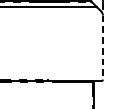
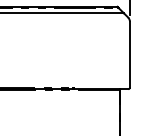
line: (102, 47) -> (129, 54), dashed -> solid

